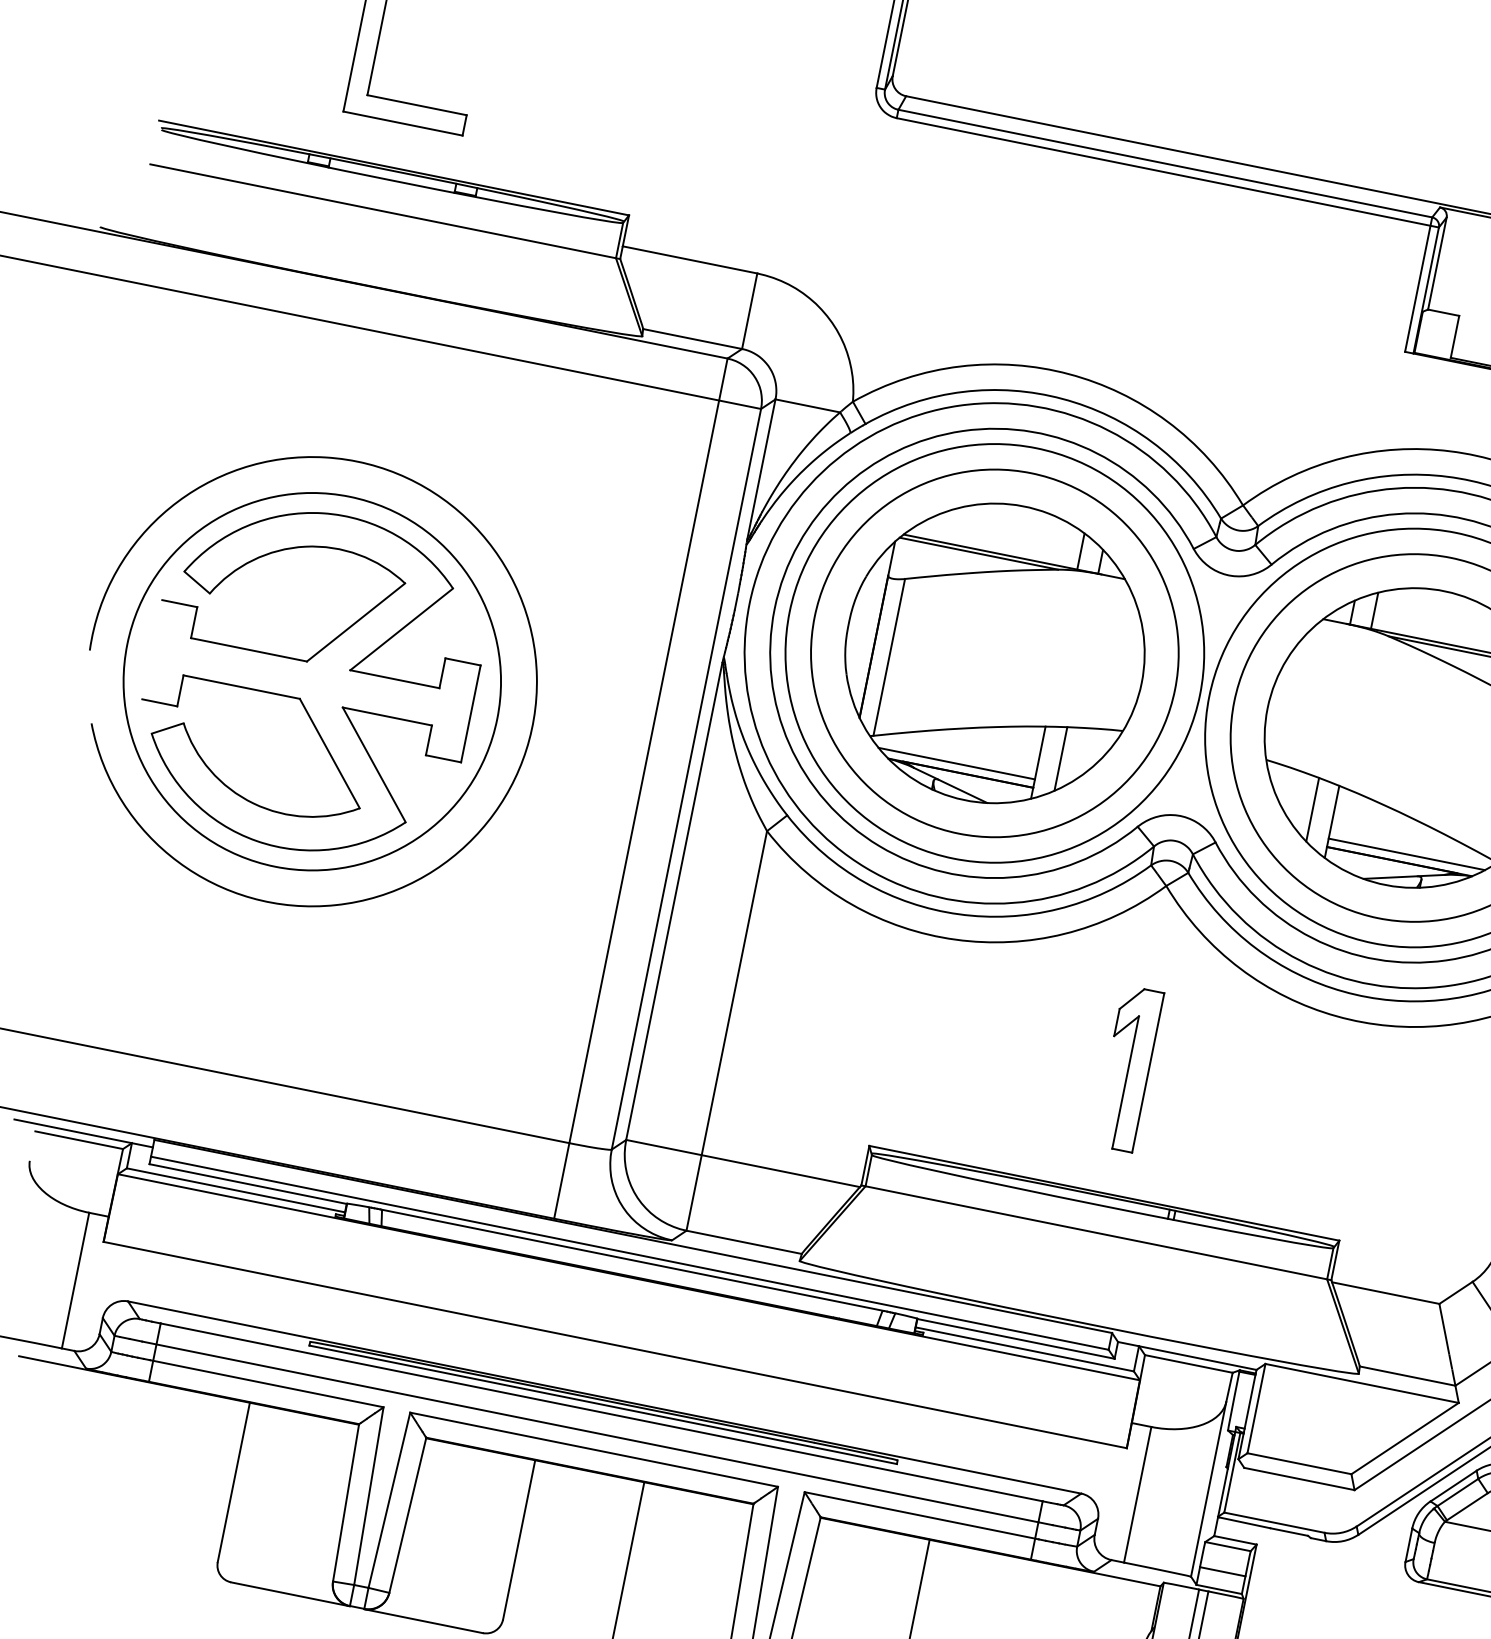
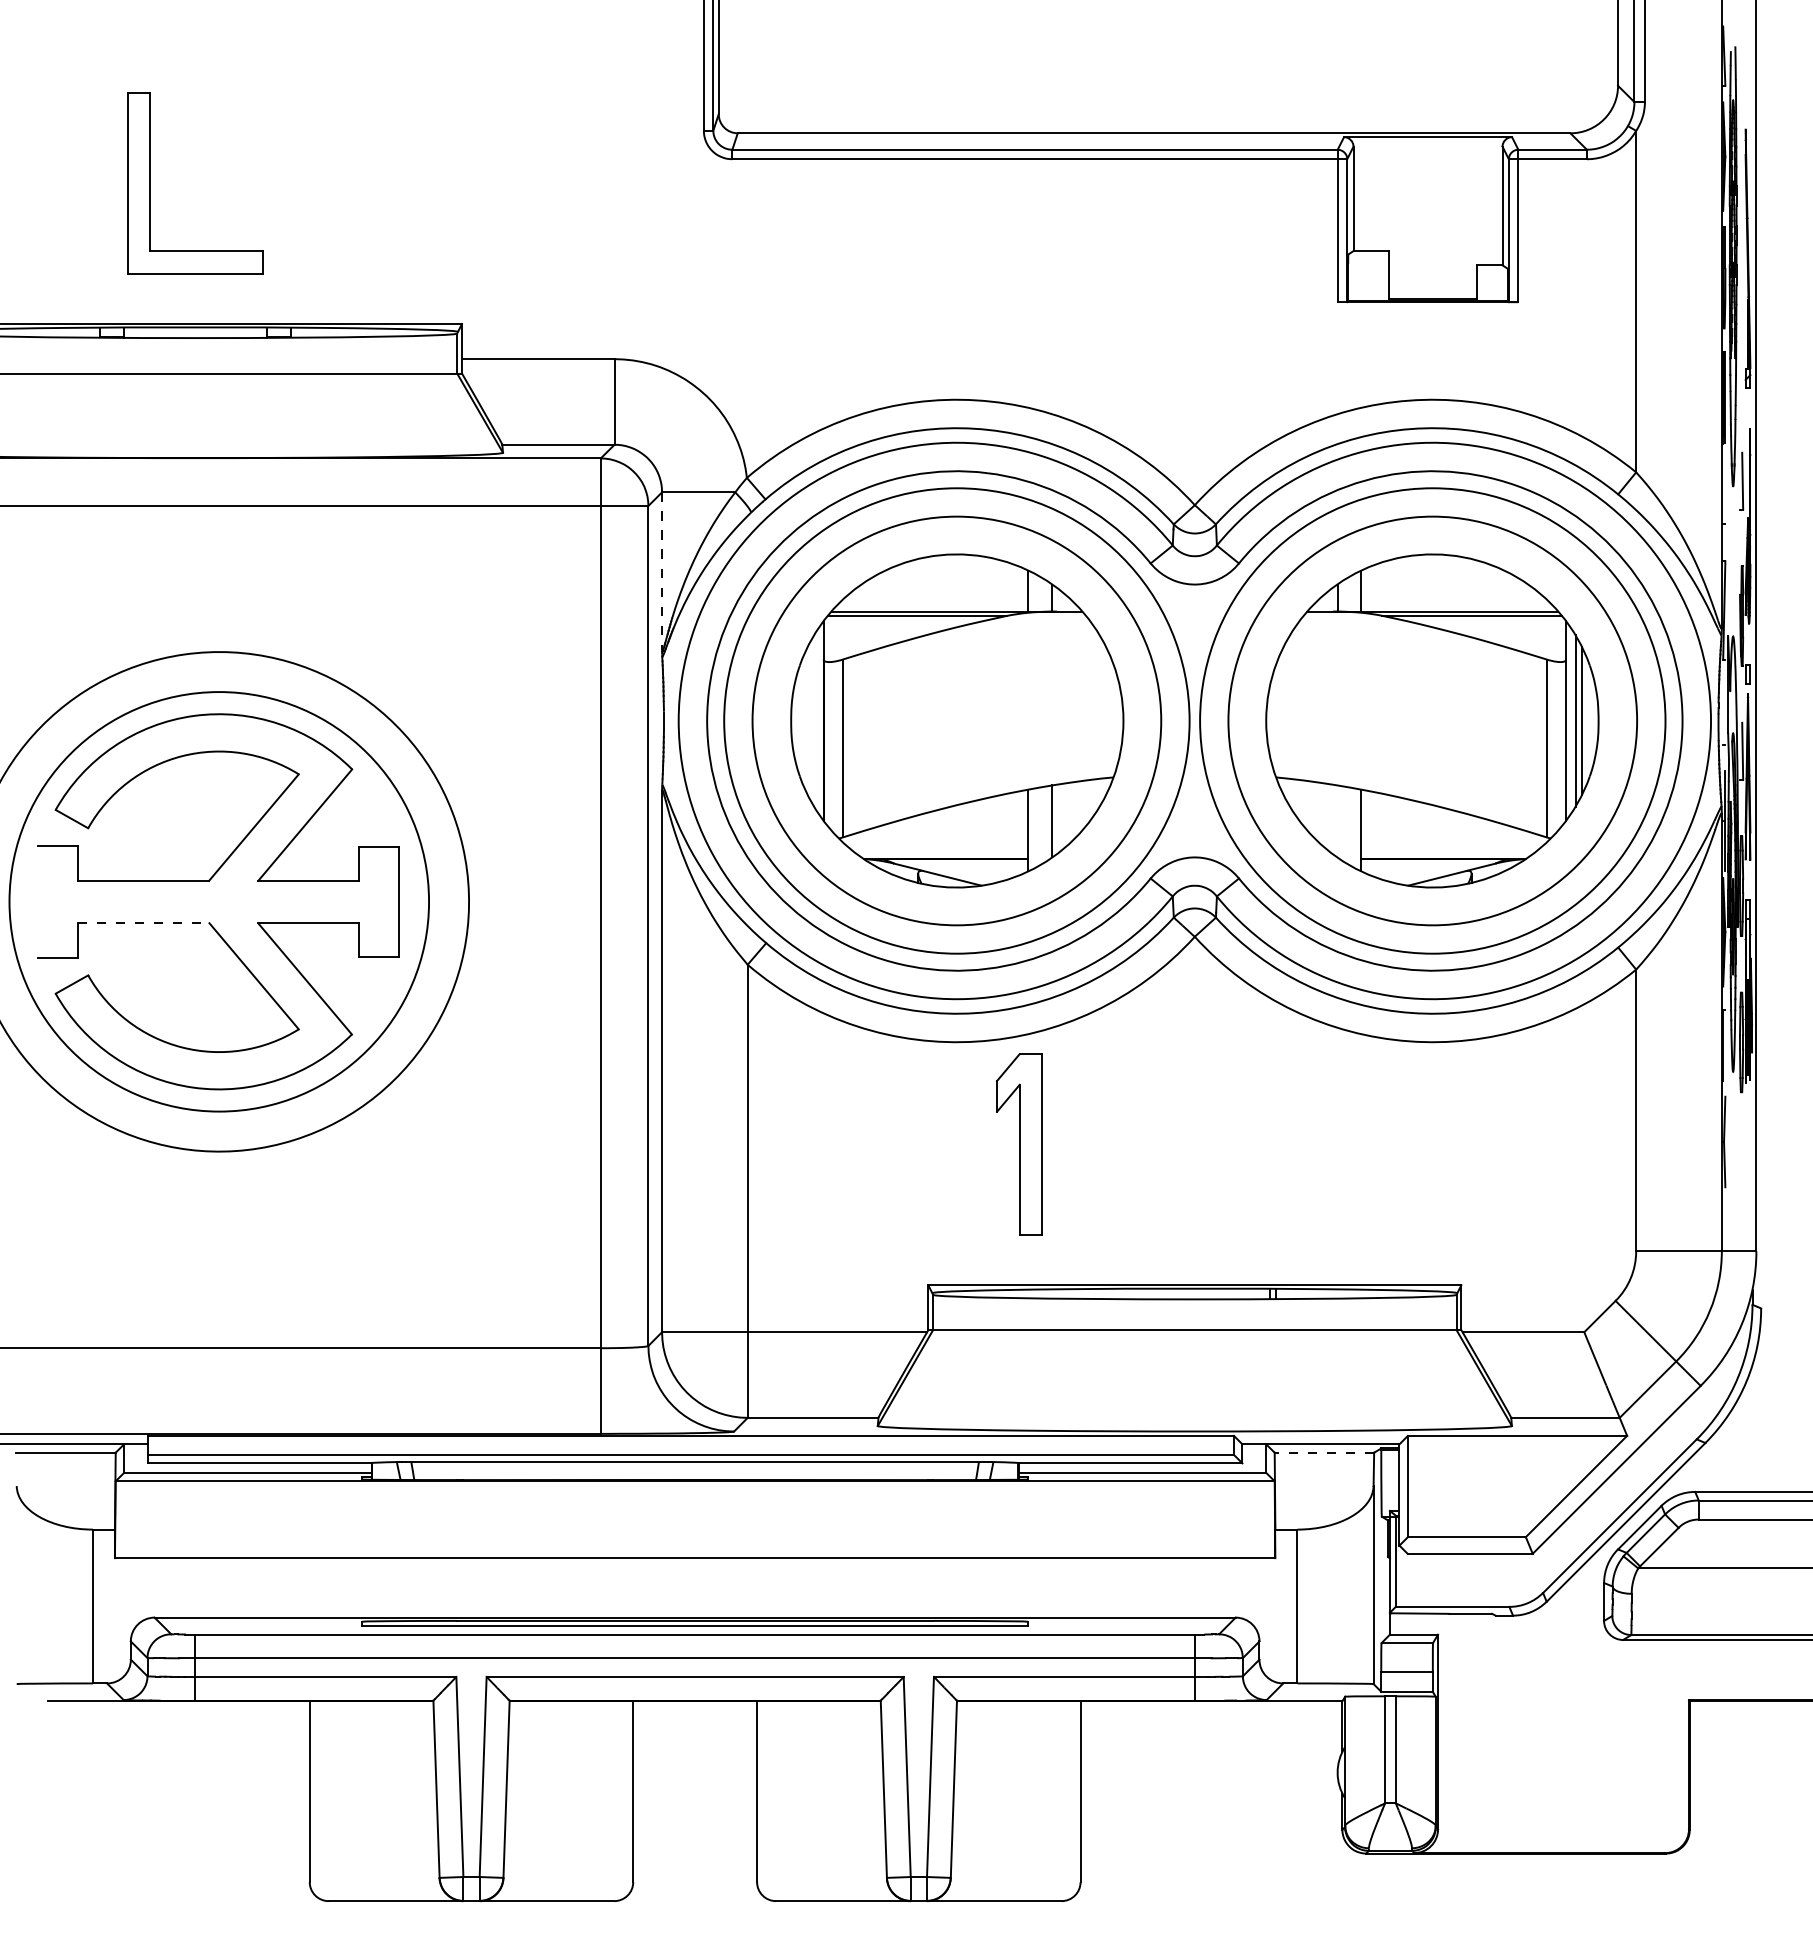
line: (761, 469) -> (662, 571), solid -> dashed
line: (241, 687) -> (143, 923), solid -> dashed
line: (956, 763) -> (939, 849), removed
line: (1312, 809) -> (1337, 821), removed
line: (1406, 854) -> (1449, 849), removed
part: (1128, 1068) -> (1019, 1144), moved
line: (1188, 1363) -> (1324, 1452), solid -> dashed

